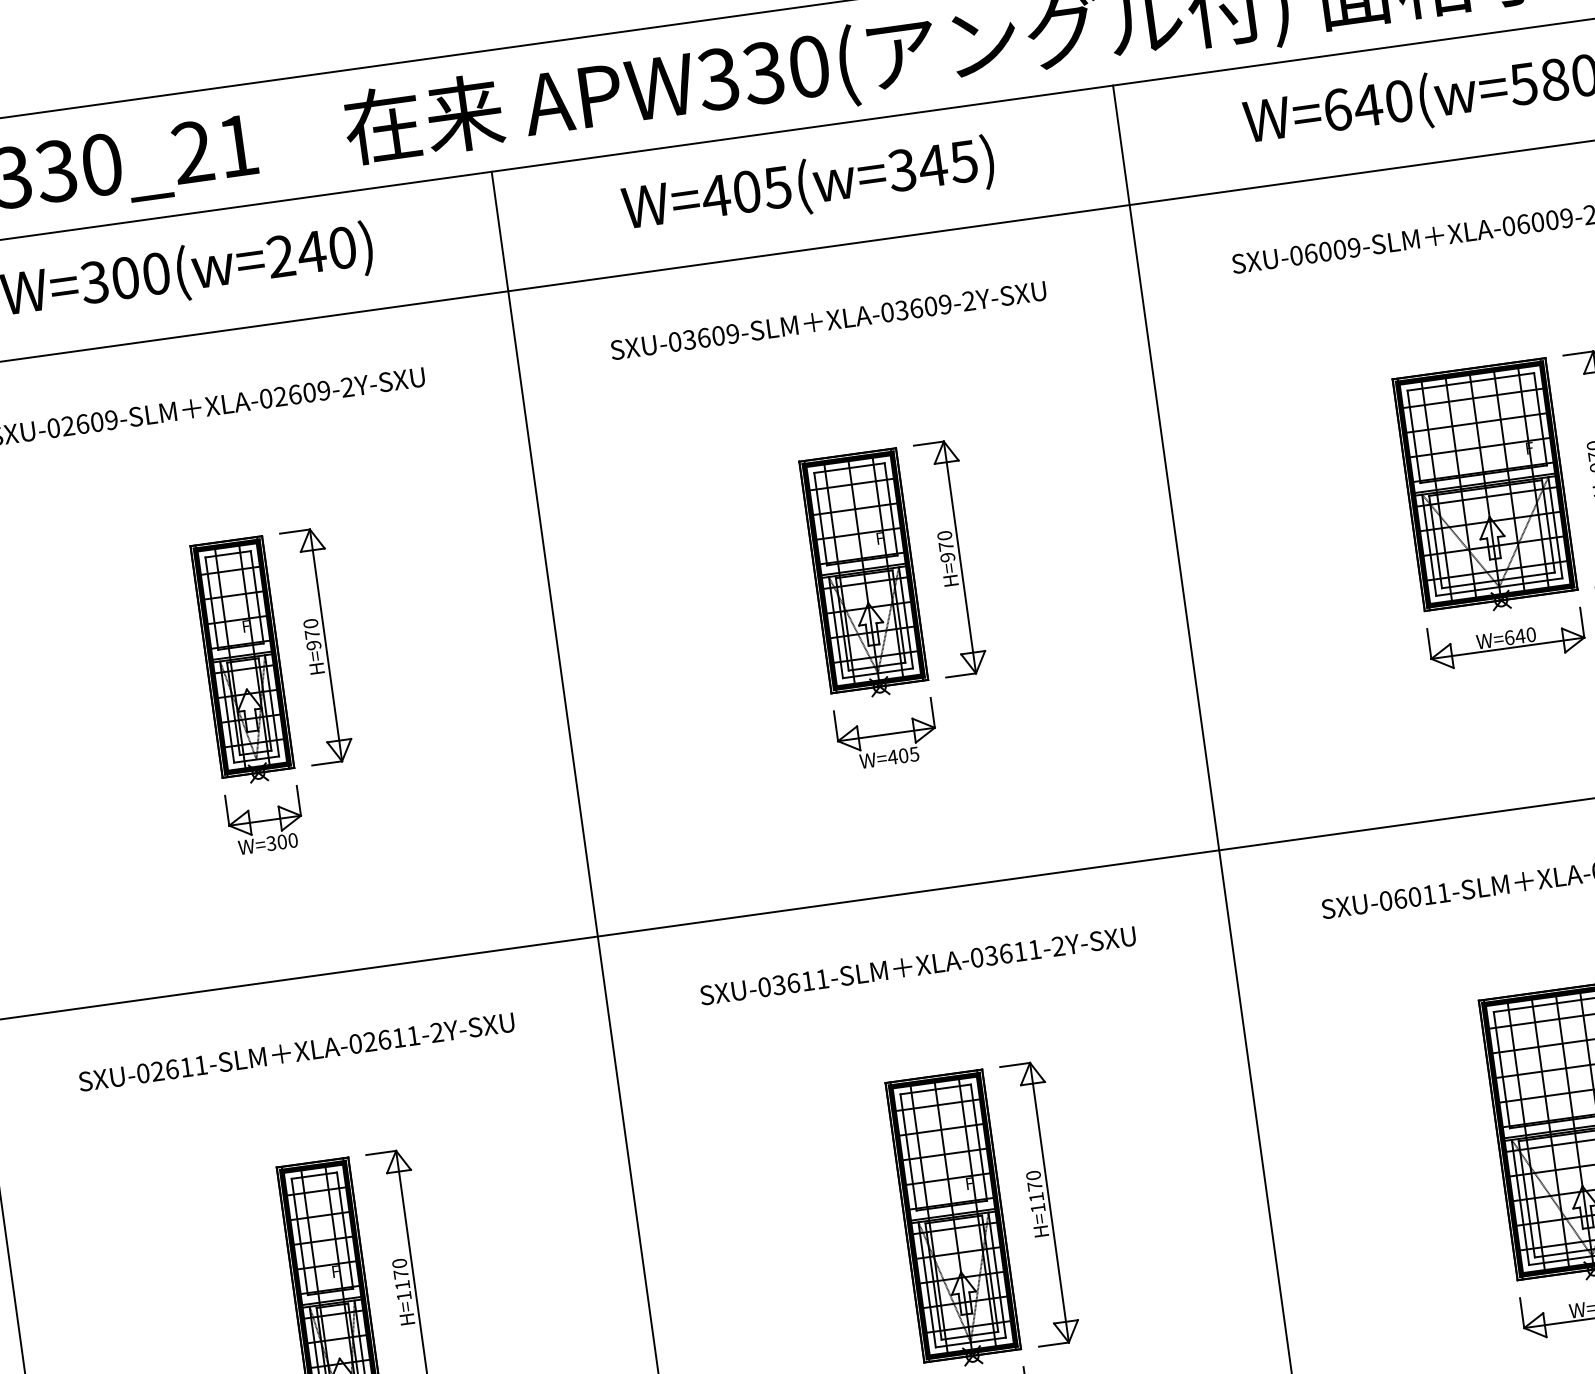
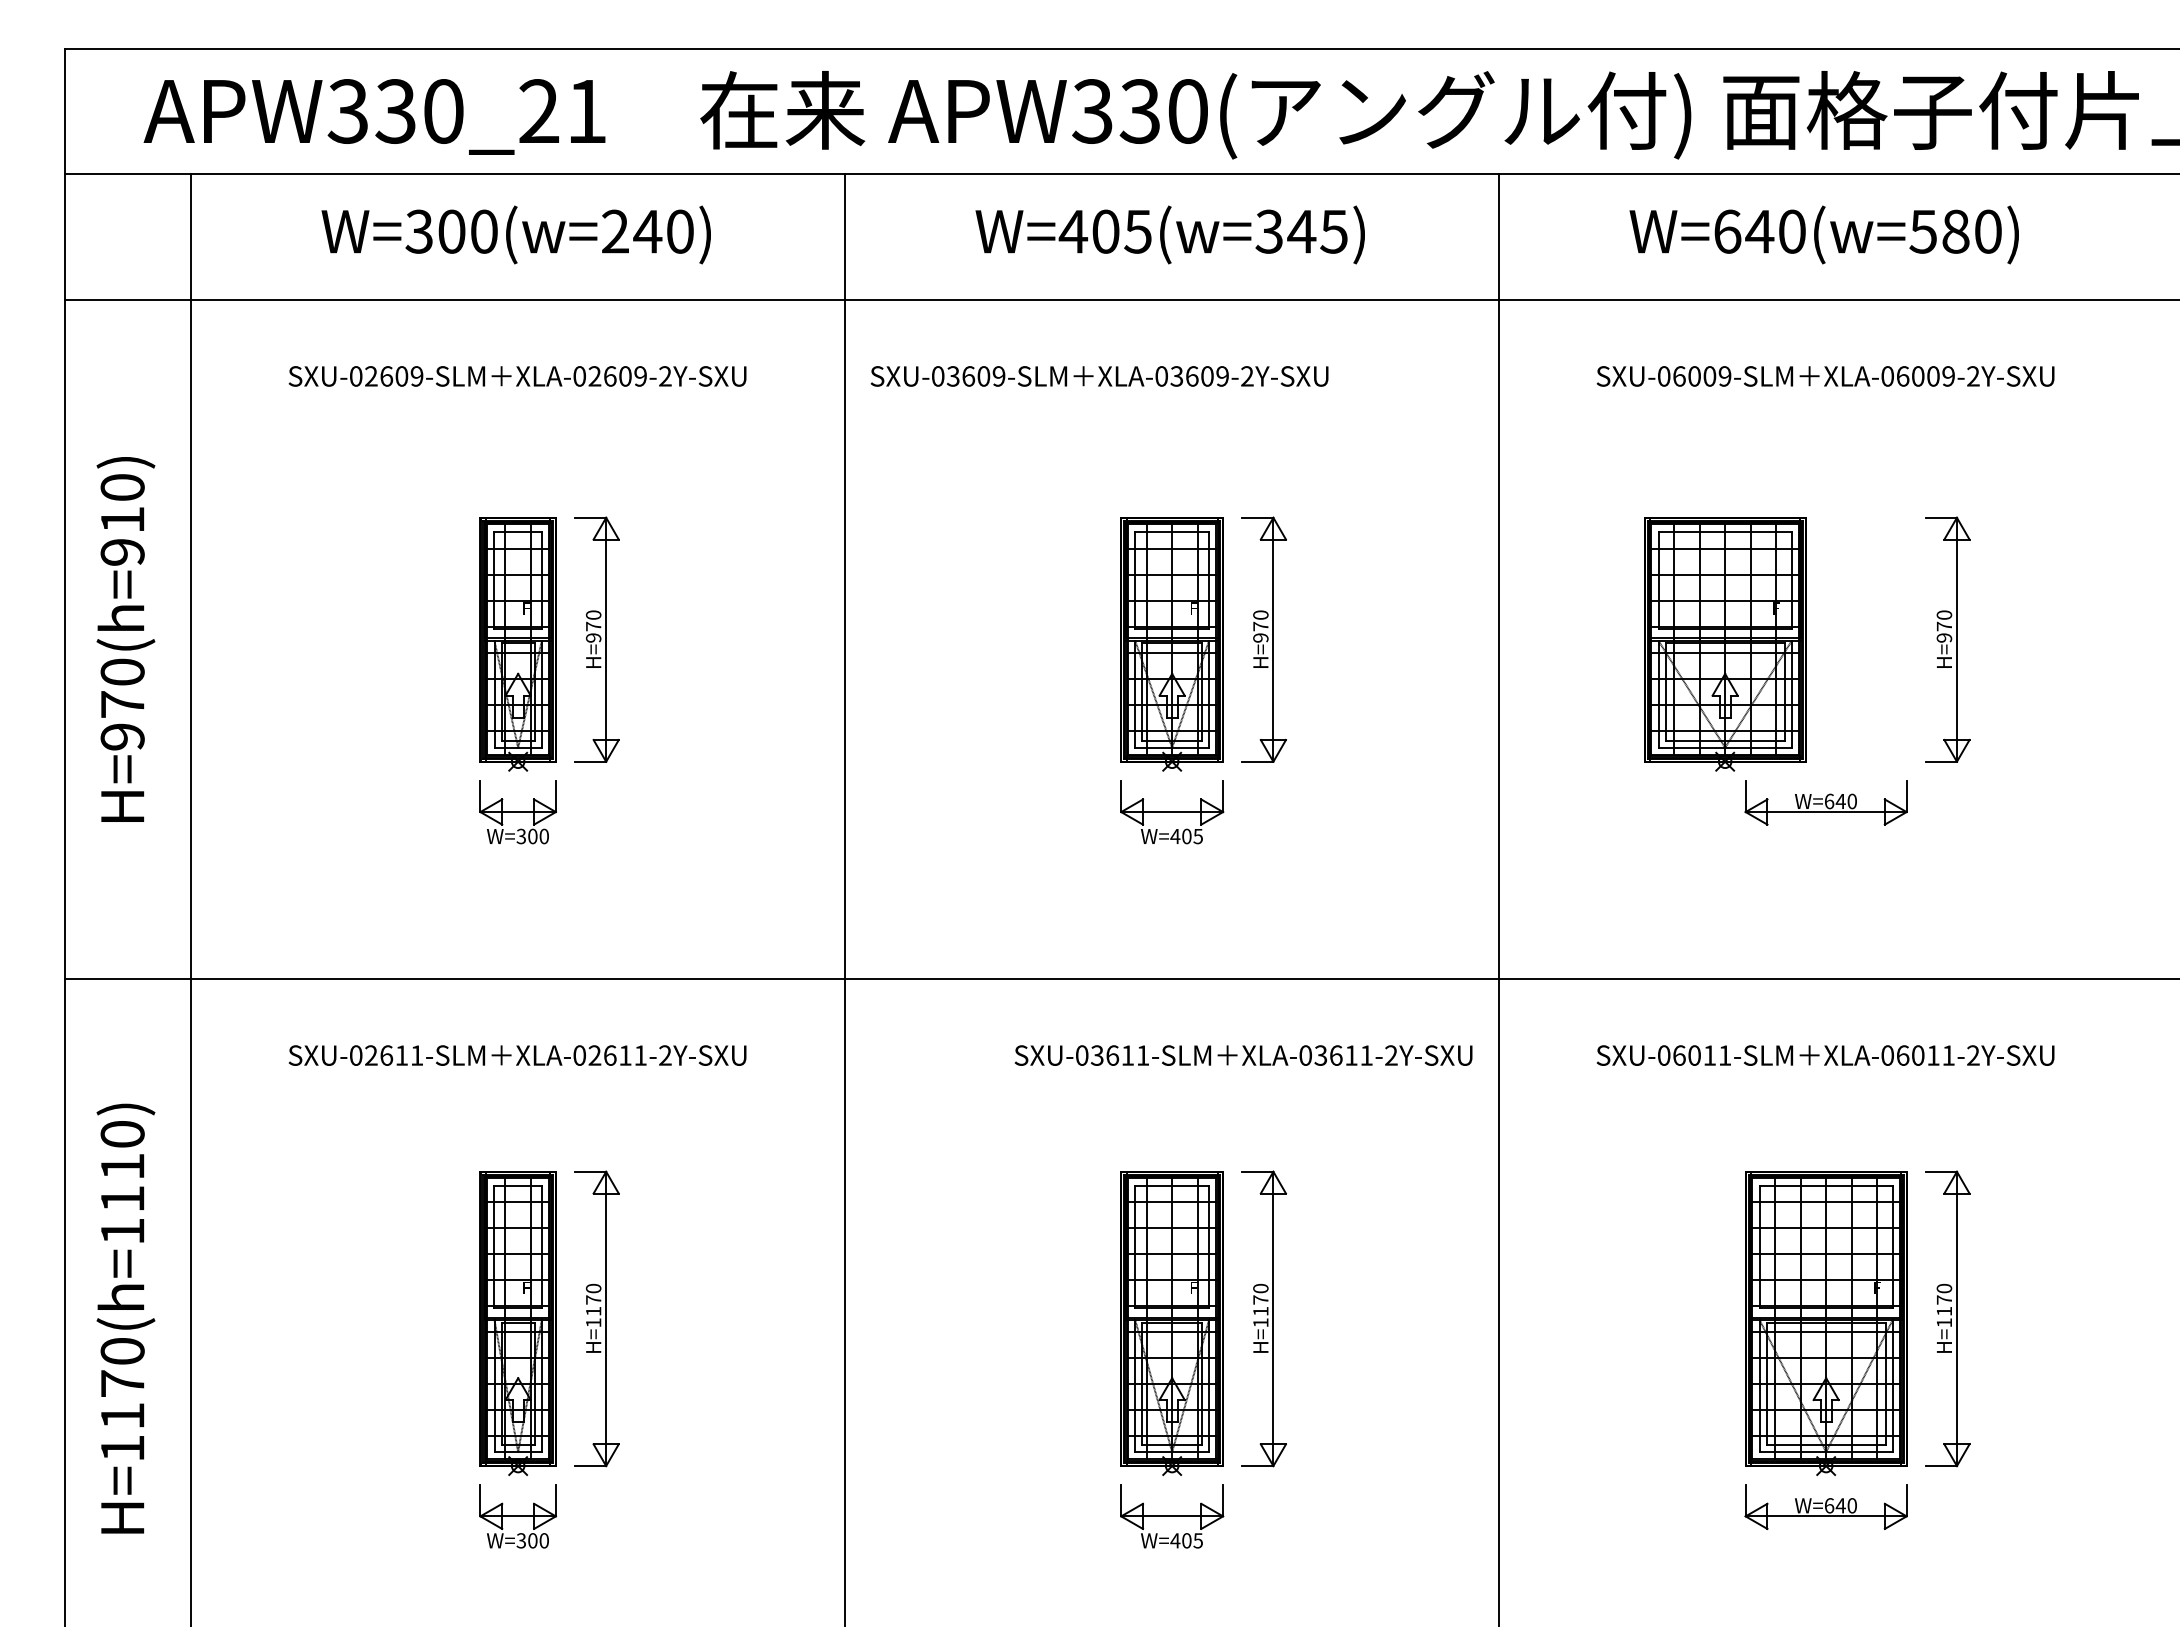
text: (828, 320) -> (1099, 376), moved
part: (1486, 489) -> (1725, 644), moved
text: (917, 965) -> (1243, 1055), moved

